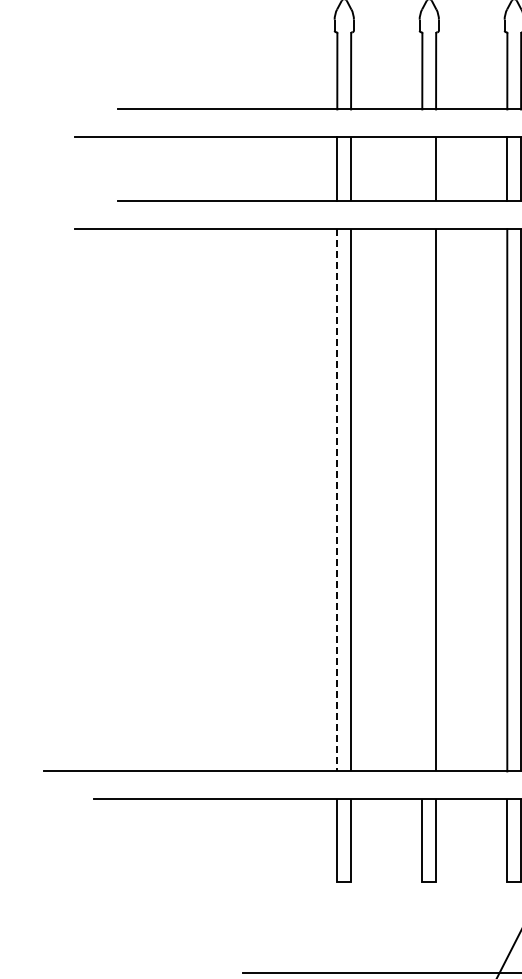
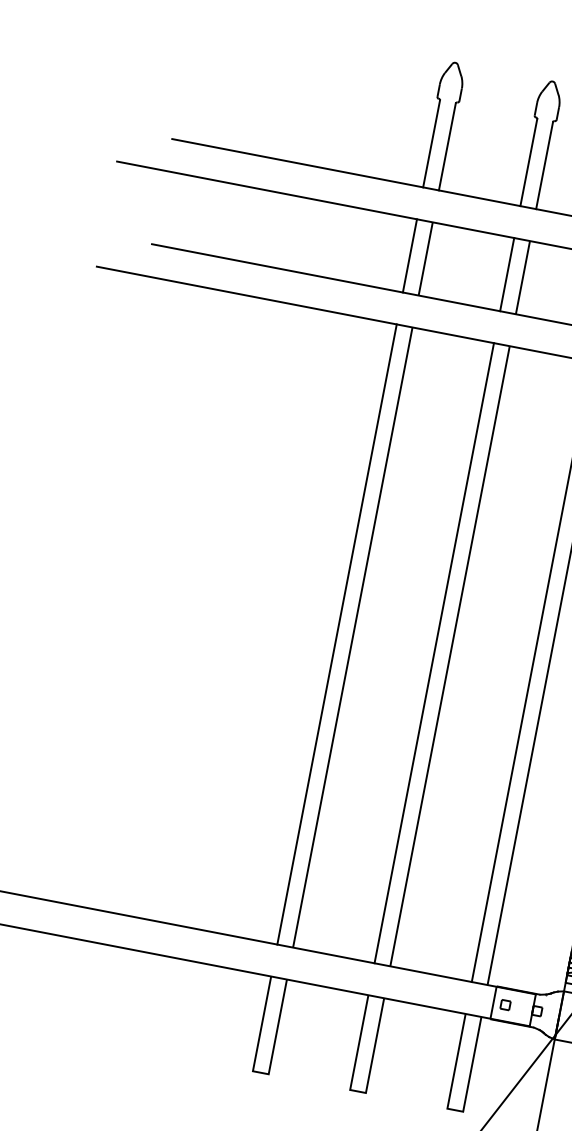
line: (422, 169) -> (507, 274), added
line: (337, 500) -> (337, 634), dashed -> solid
line: (422, 500) -> (434, 653), added

